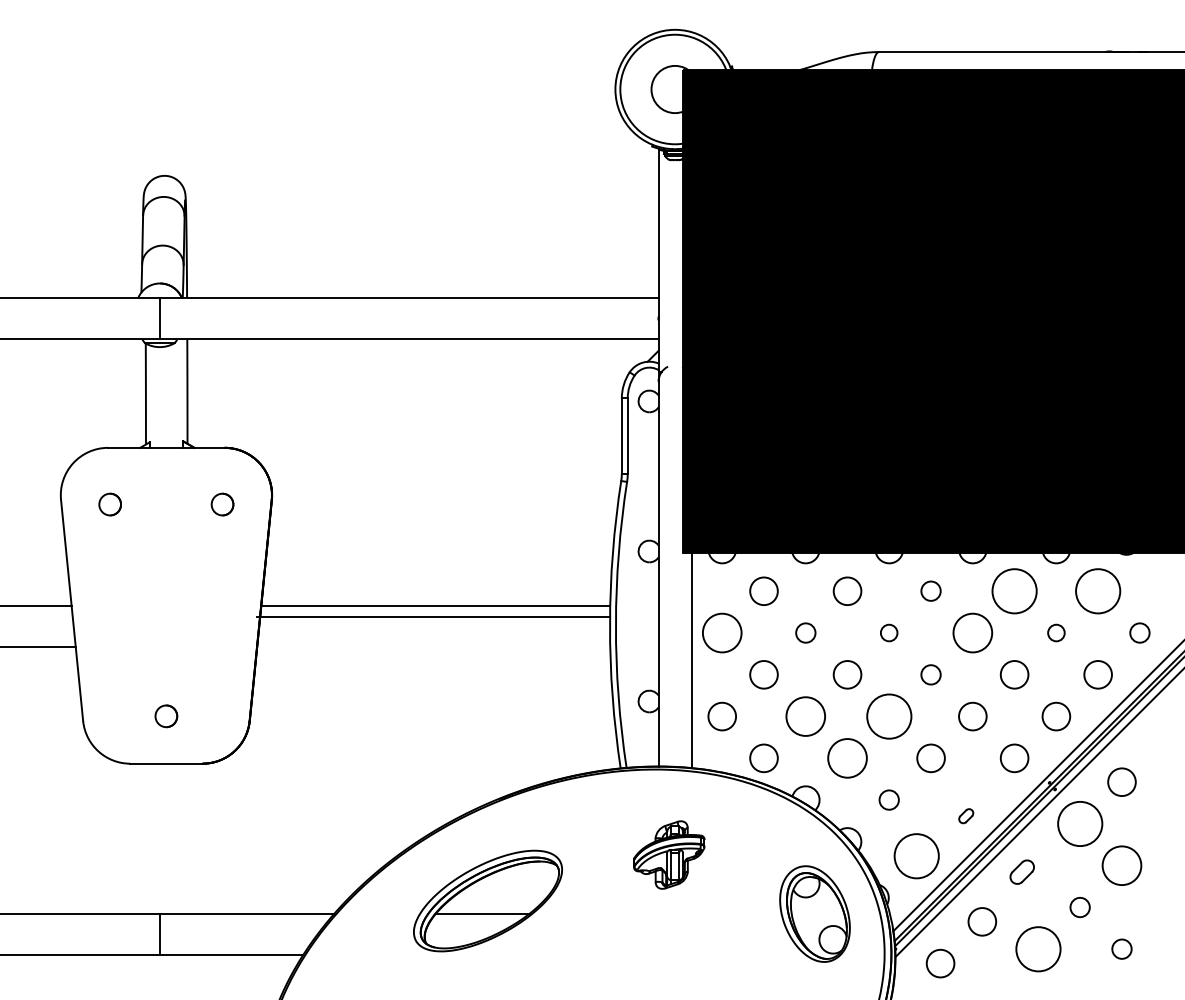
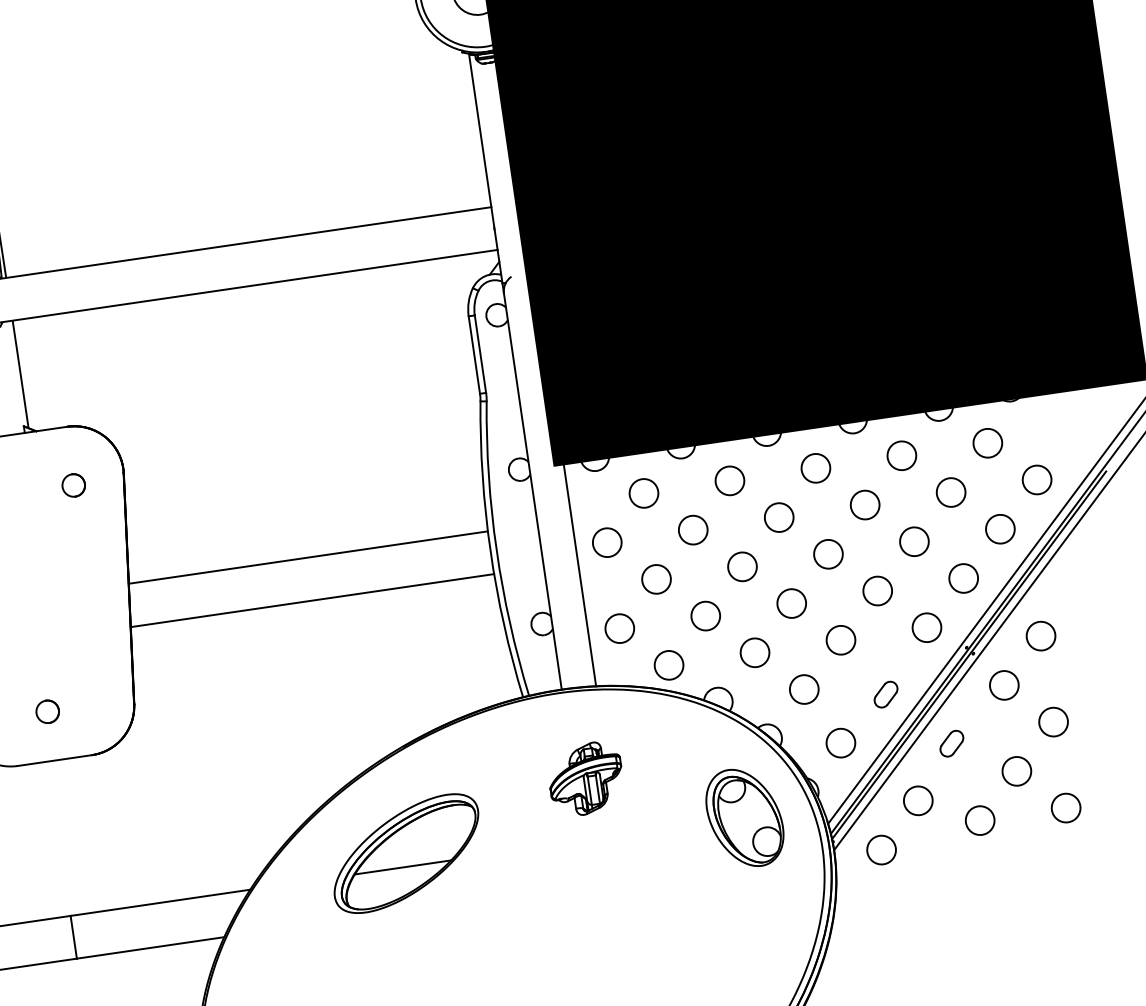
circle: (930, 590) -> (815, 467), size x1.43
circle: (1014, 591) -> (901, 456), size x0.62
circle: (1097, 591) -> (987, 443), size x0.62
line: (433, 617) -> (312, 600), moved
circle: (722, 632) -> (607, 542), size x0.71
circle: (805, 632) -> (692, 529), size x1.43
circle: (888, 632) -> (778, 517), size x1.67
circle: (972, 632) -> (864, 504), size x0.71
circle: (1056, 632) -> (951, 491), size x1.67
circle: (1139, 632) -> (1036, 479), size x1.43
circle: (930, 674) -> (827, 554), size x1.43
circle: (805, 716) -> (705, 616), size x0.71
circle: (889, 716) -> (791, 603), size x0.62
circle: (847, 758) -> (755, 652), size x0.71
circle: (888, 799) -> (803, 689), size x1.43
part: (965, 815) -> (885, 693), size x1.67
circle: (1080, 823) -> (1004, 684), size x0.62
circle: (916, 856) -> (840, 743), size x0.62
circle: (1121, 865) -> (1053, 721), size x0.71
circle: (1079, 907) -> (1016, 771), size x1.43
circle: (1121, 948) -> (1065, 807), size x1.43
circle: (1038, 949) -> (980, 820), size x0.62

